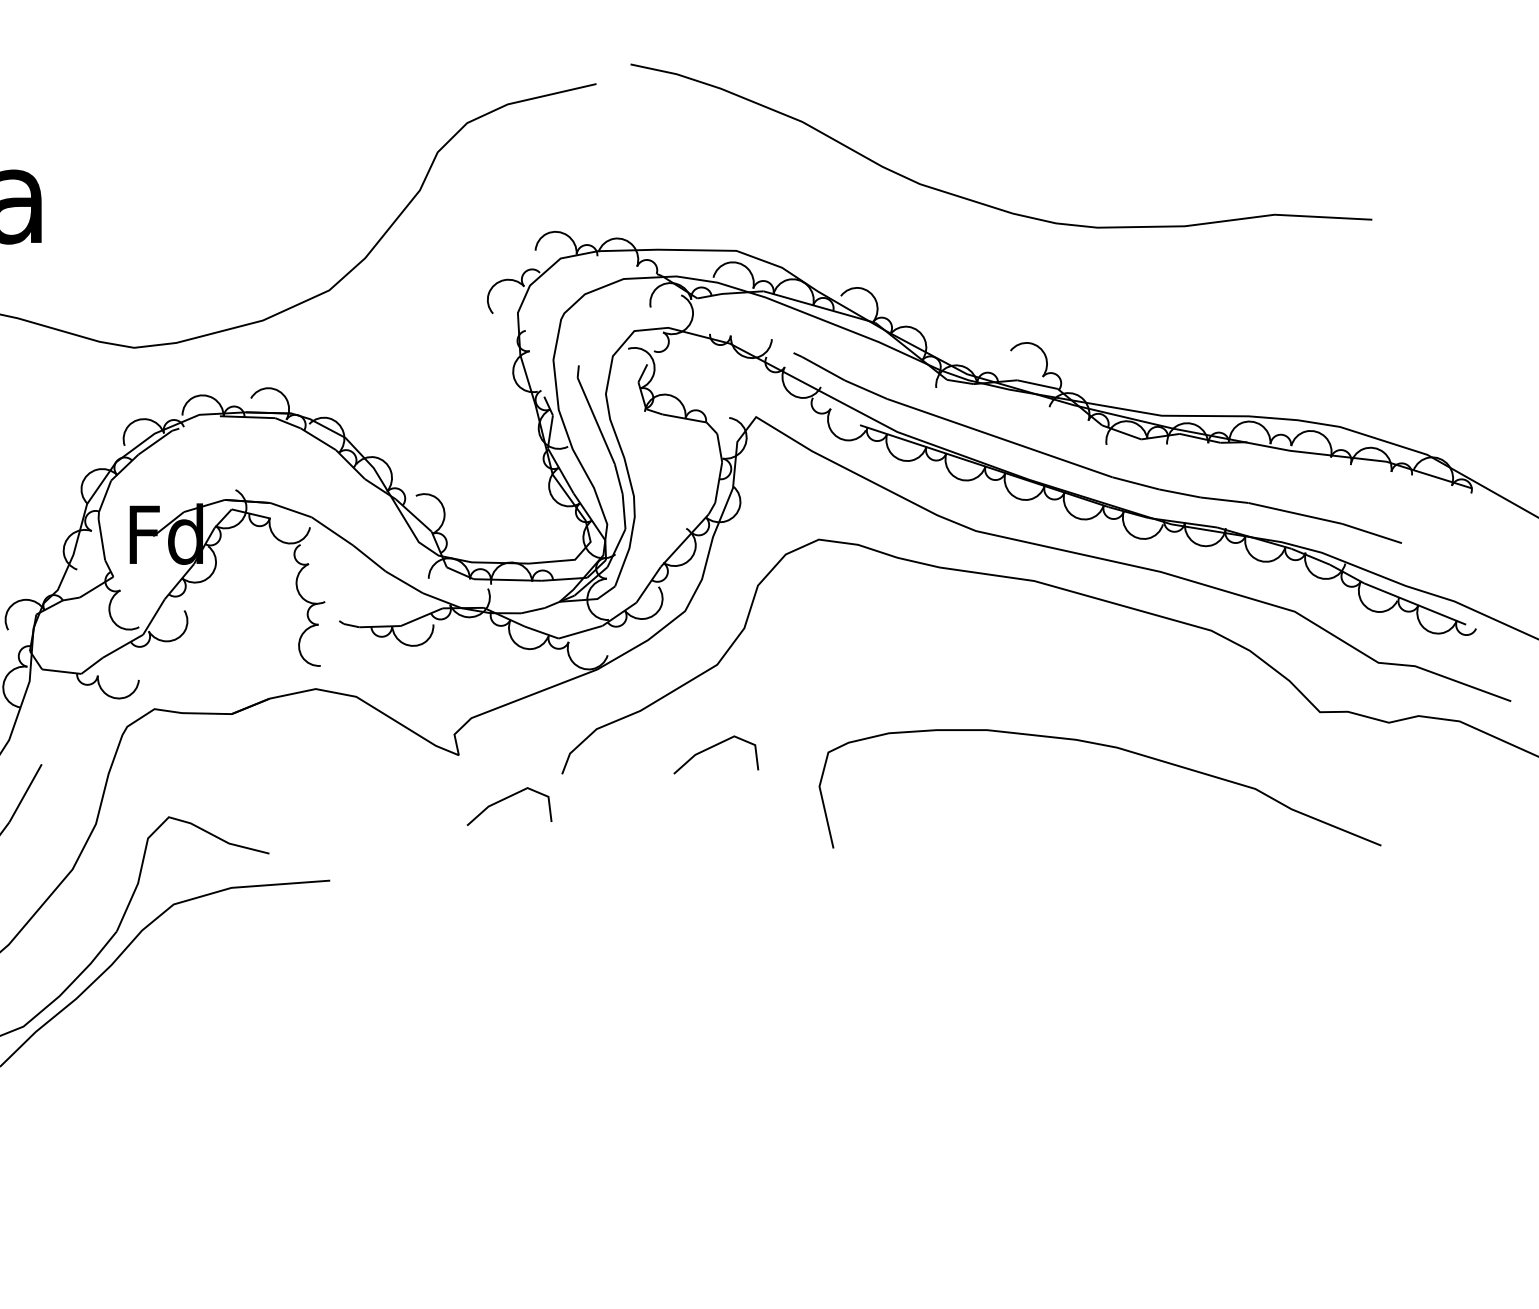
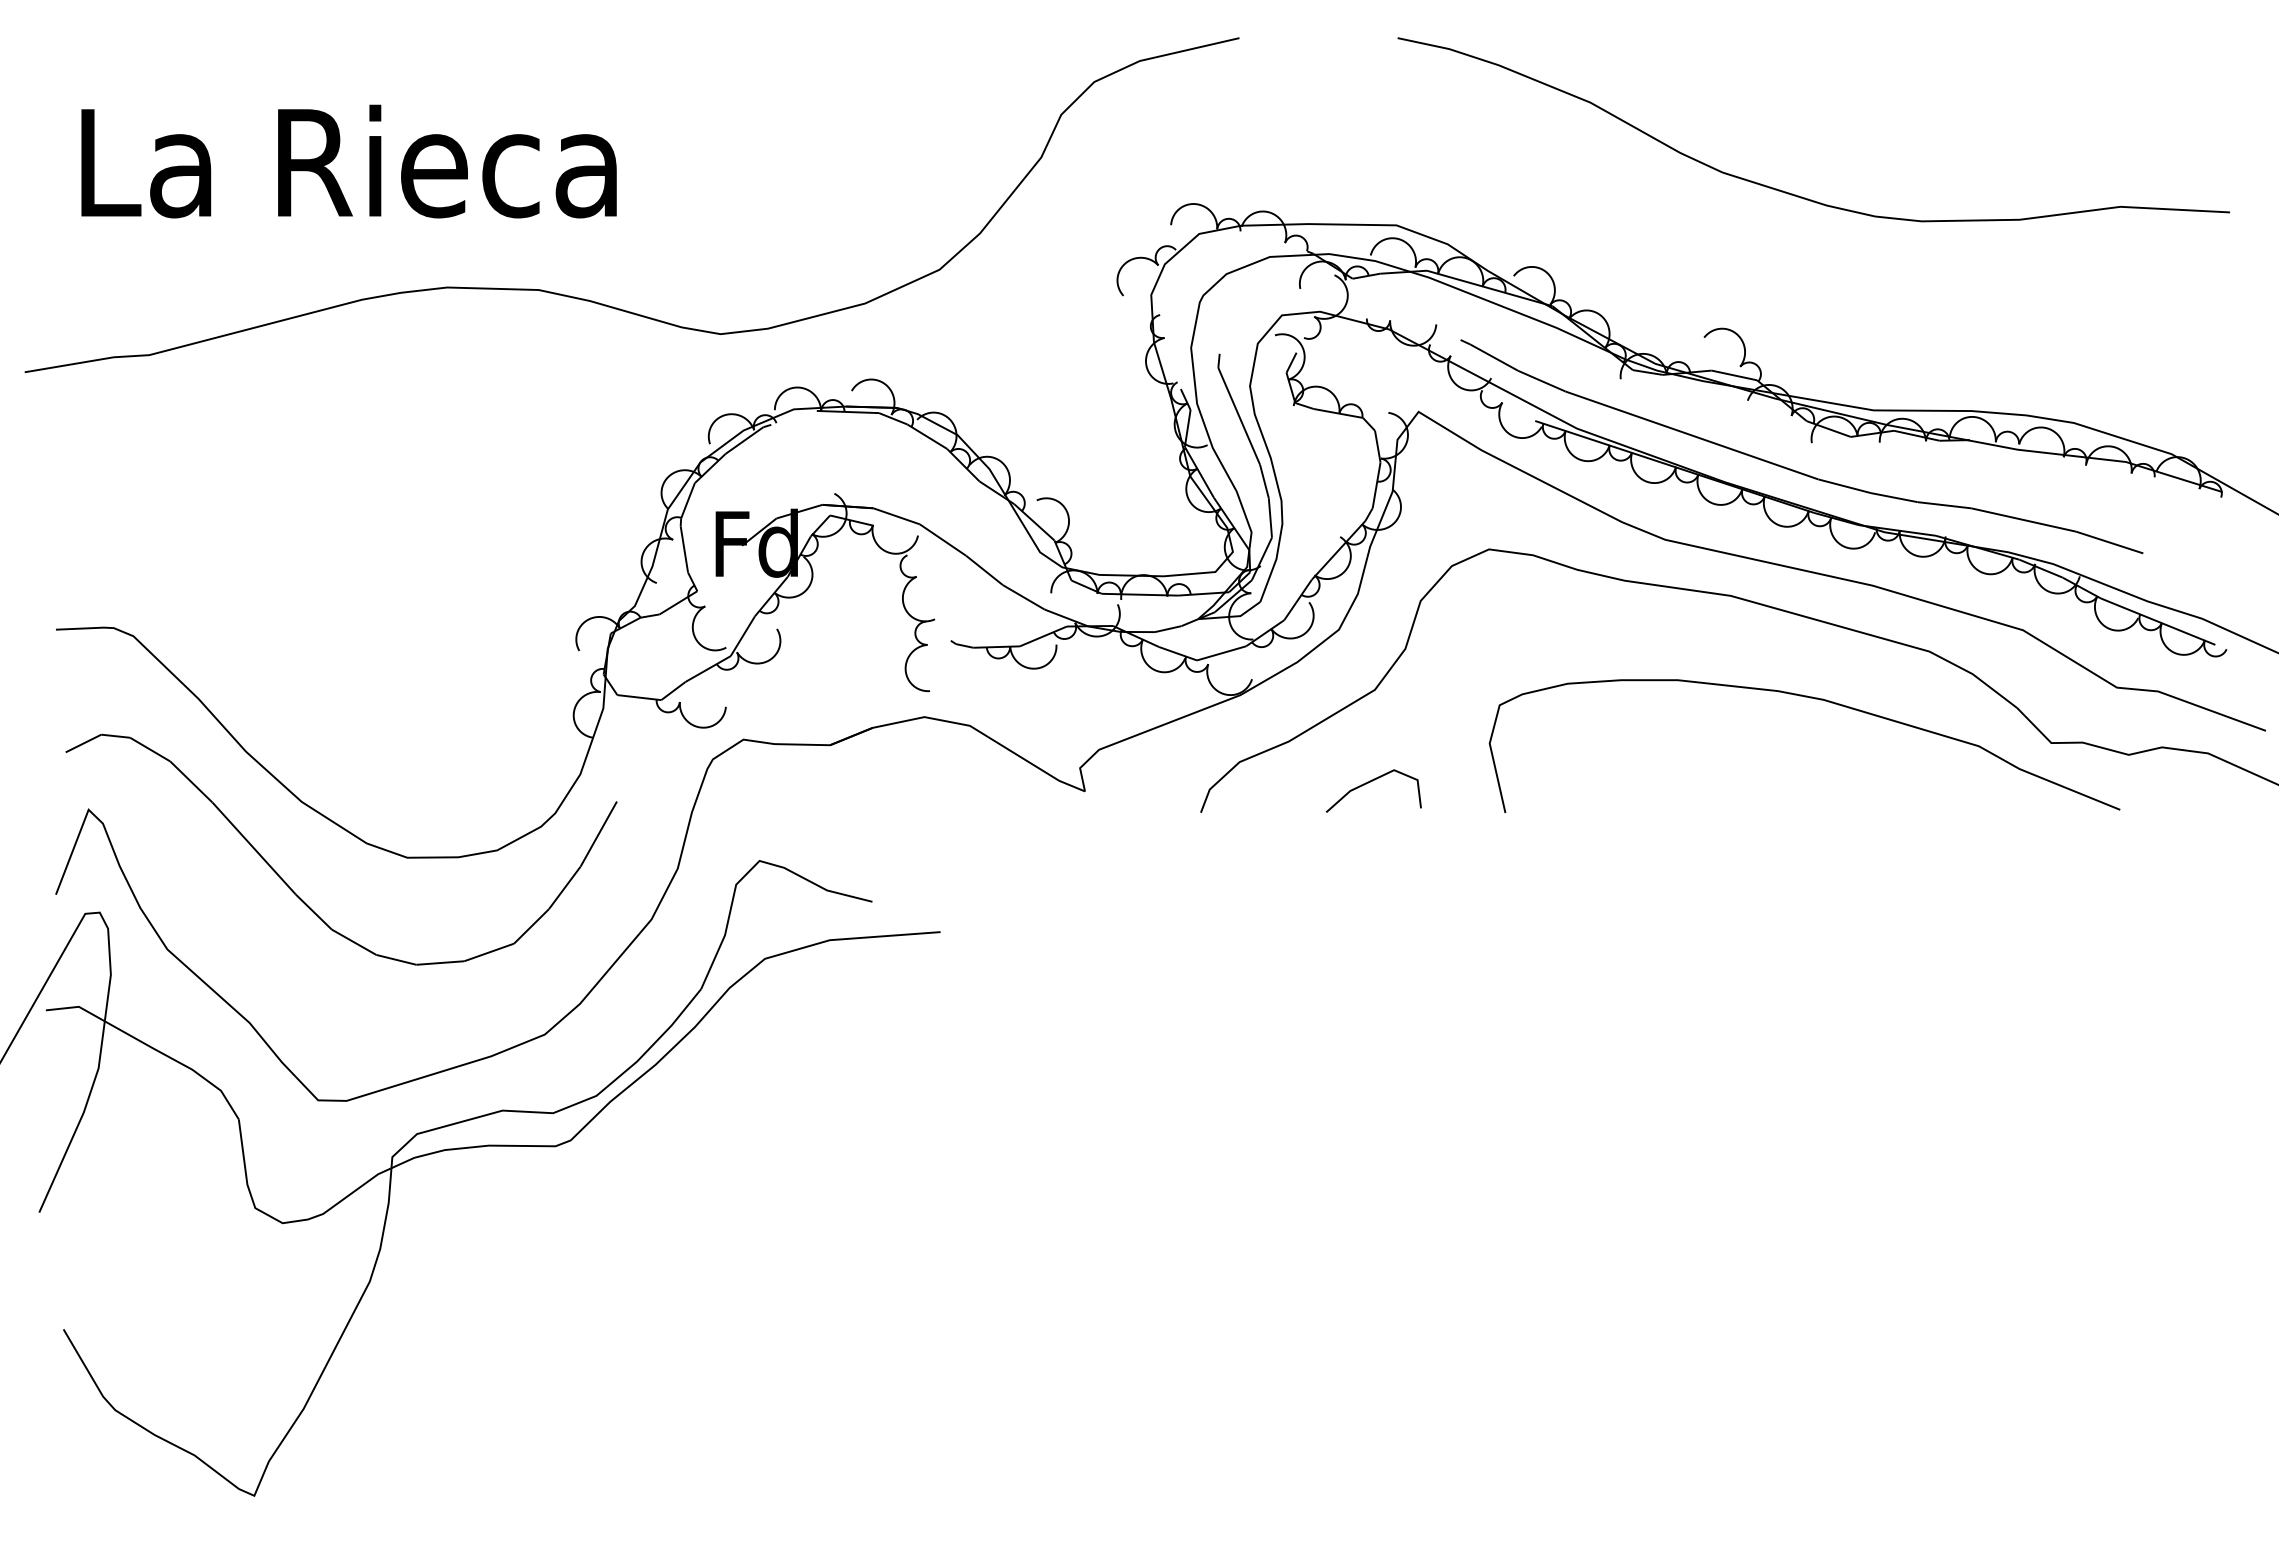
curve: (982, 202) -> (1792, 193), moved
curve: (1104, 746) -> (1809, 698), moved
line: (506, 799) -> (1138, 840), removed

